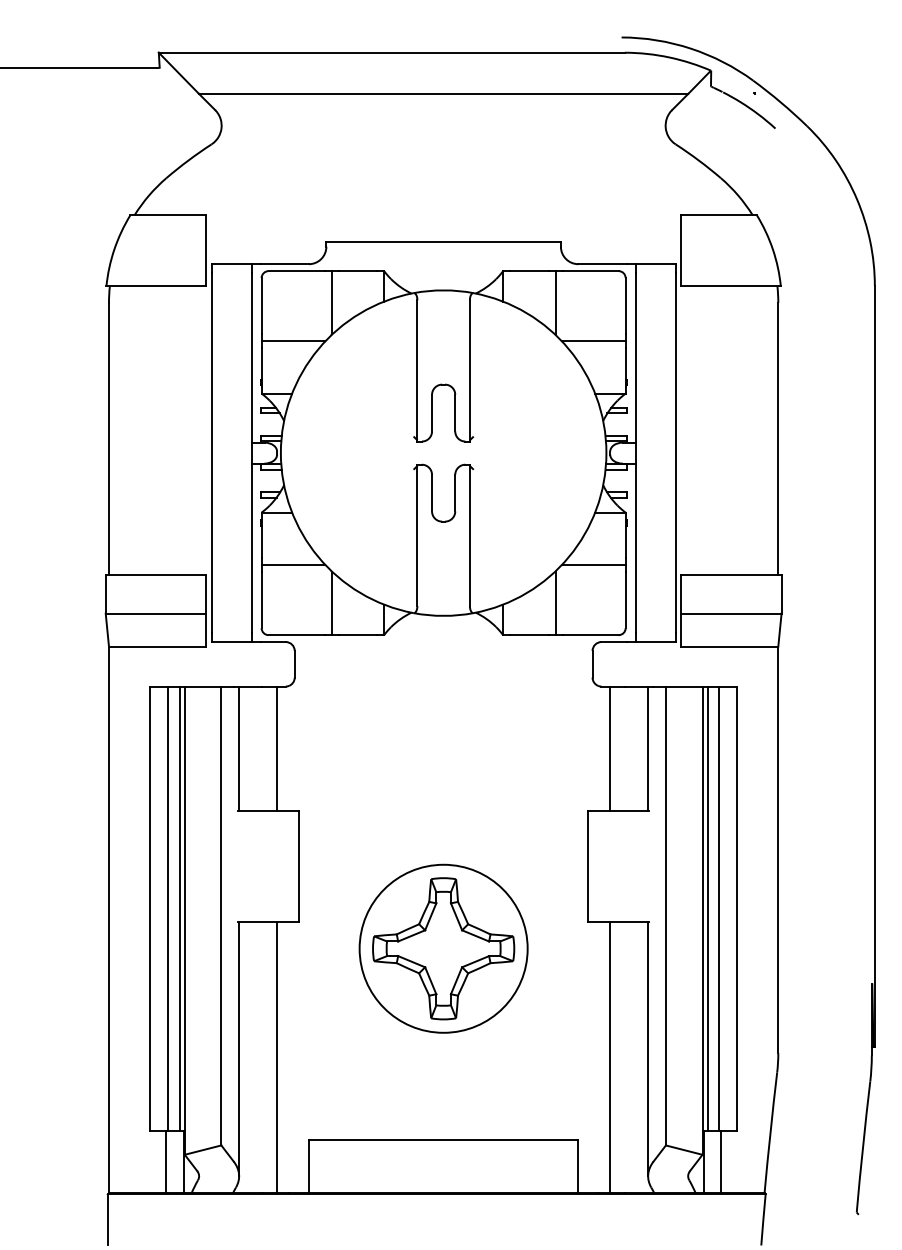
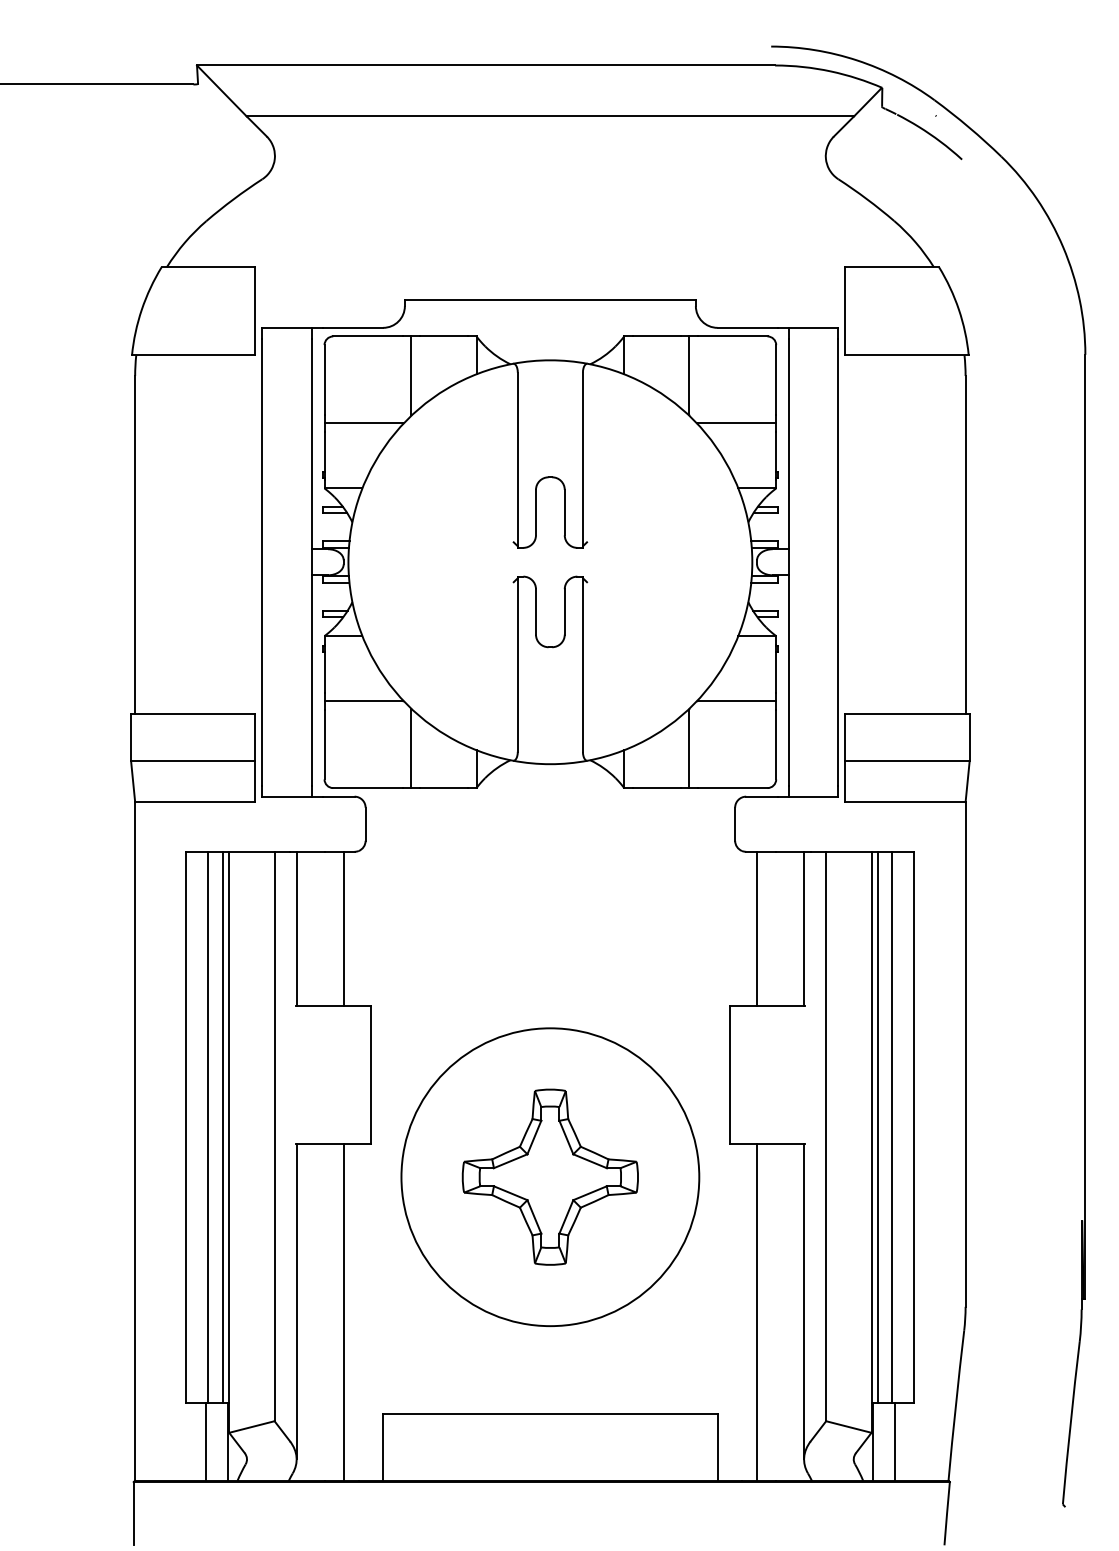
circle: (443, 948) -> (550, 1176), size x1.43

